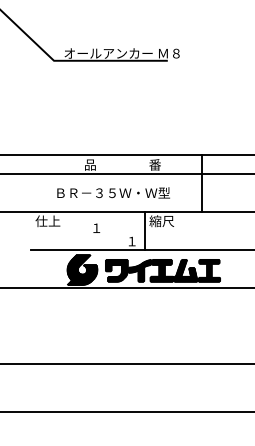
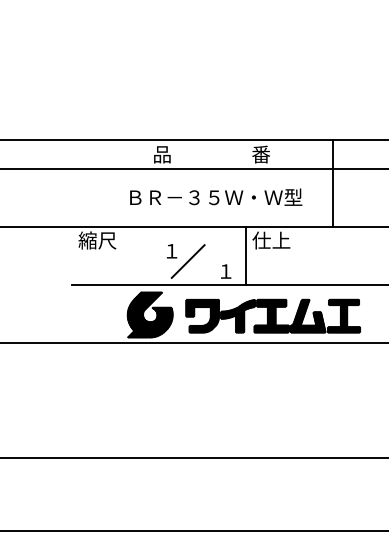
text: (113, 192) -> (215, 196), moved
text: (47, 221) -> (96, 240), 仕上 -> 縮尺
text: (161, 221) -> (270, 240), 縮尺 -> 仕上
line: (107, 234) -> (188, 260), added

